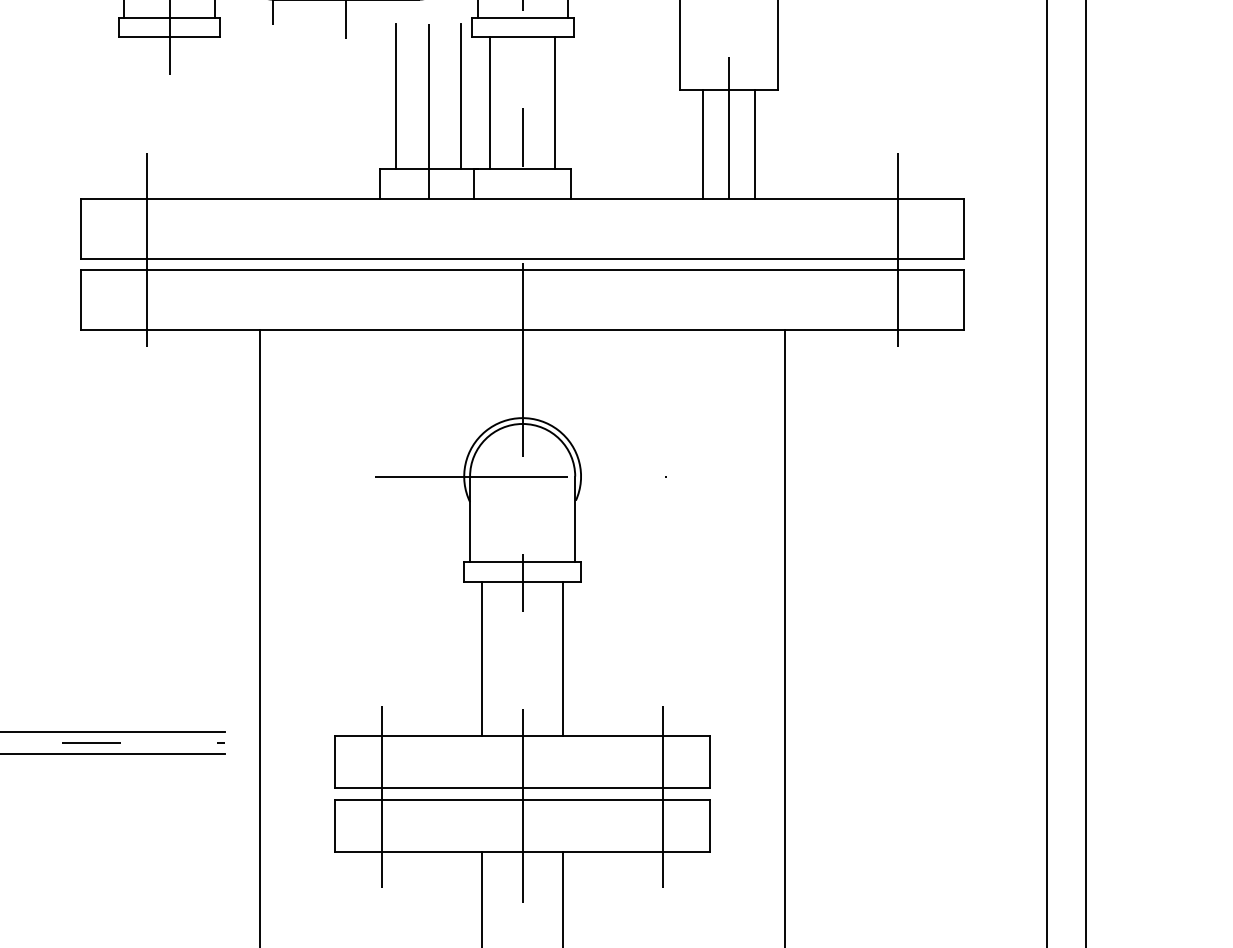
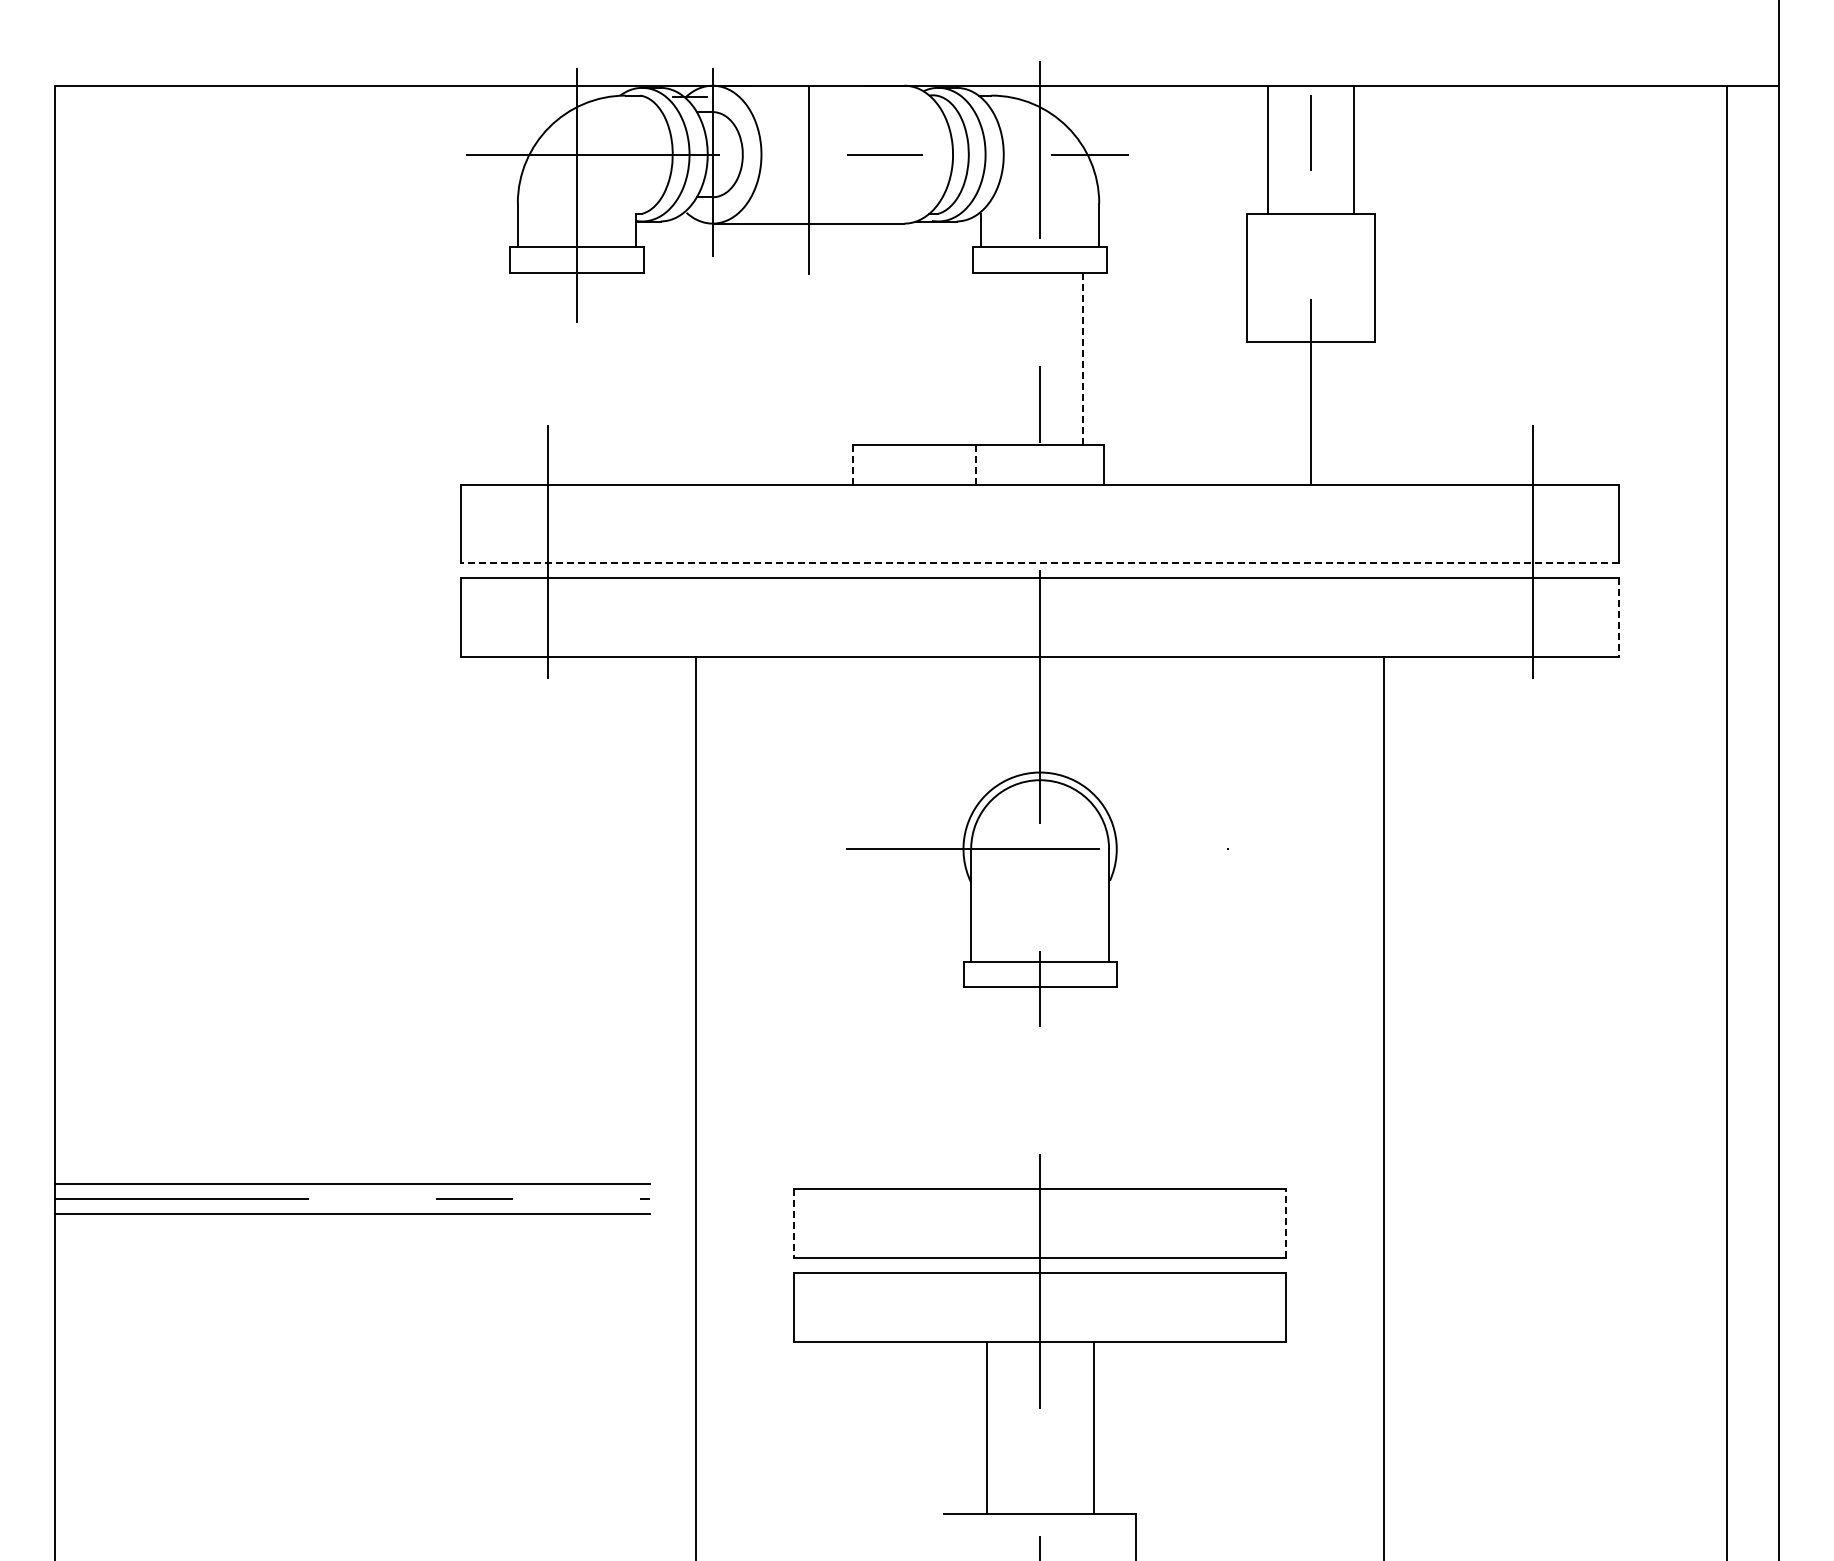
line: (396, 96) -> (874, 350), removed
line: (461, 96) -> (959, 350), removed
line: (490, 102) -> (997, 358), removed
line: (554, 103) -> (1082, 359), solid -> dashed
line: (428, 110) -> (916, 369), removed
line: (703, 143) -> (1277, 412), removed
line: (755, 143) -> (1345, 412), removed
line: (379, 183) -> (852, 464), solid -> dashed
line: (474, 183) -> (976, 464), solid -> dashed
line: (522, 258) -> (1040, 563), solid -> dashed
line: (963, 300) -> (1618, 618), solid -> dashed
line: (481, 659) -> (986, 1088), removed
line: (563, 659) -> (1093, 1088), removed
line: (710, 761) -> (1286, 1223), solid -> dashed
line: (334, 762) -> (793, 1224), solid -> dashed
line: (381, 796) -> (855, 1268), removed
line: (663, 796) -> (1224, 1268), removed

